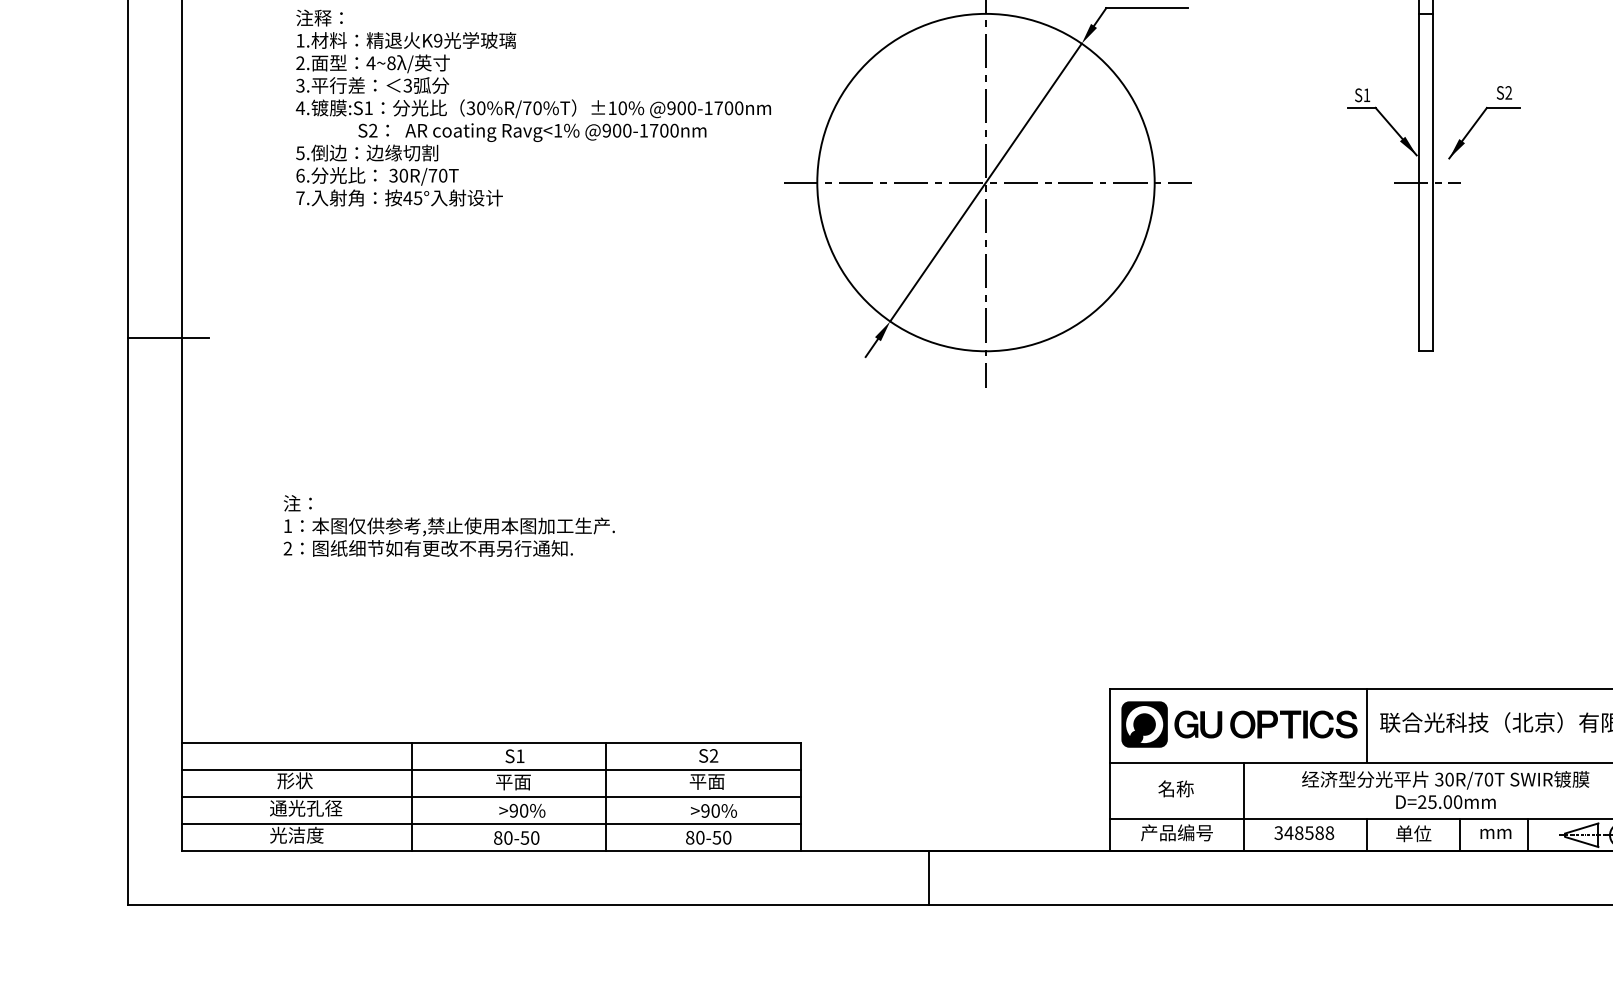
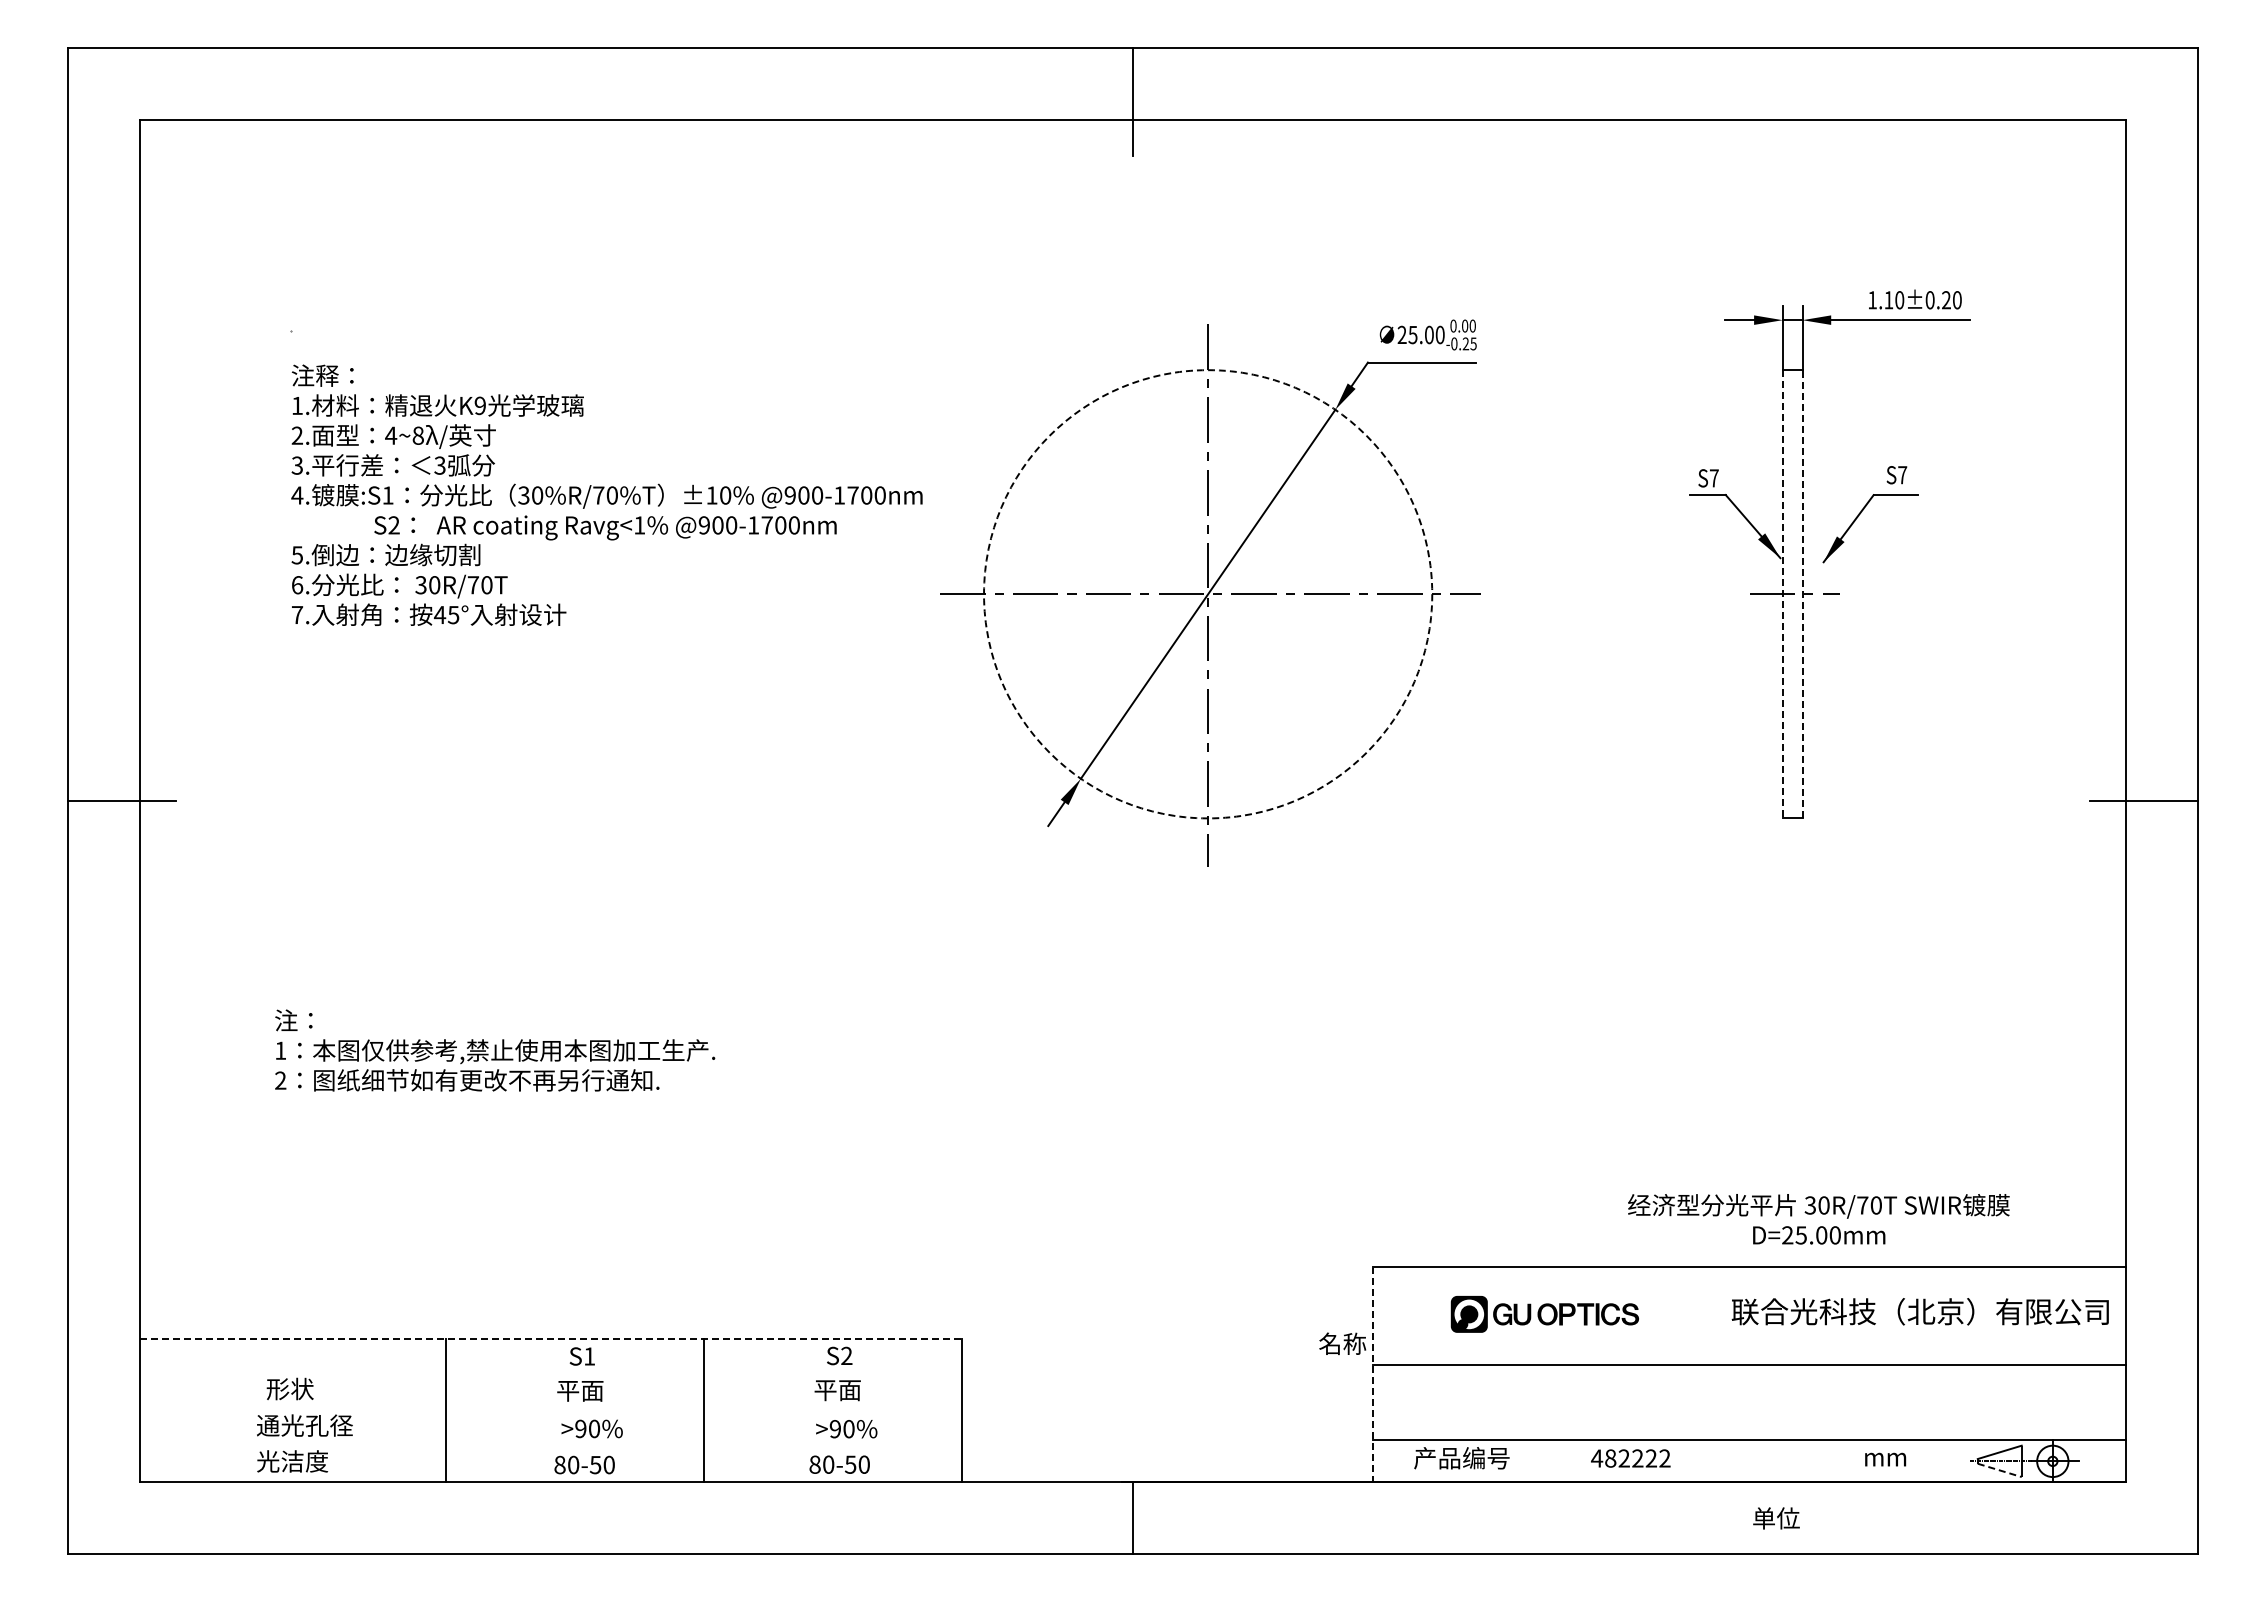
text: (1508, 93) -> (1902, 475), S2 -> S7
text: (1367, 95) -> (1714, 478), S1 -> S7
line: (1433, 181) -> (1802, 593), solid -> dashed
circle: (986, 182) -> (1208, 594), solid -> dashed
line: (1418, 182) -> (1782, 594), solid -> dashed
part: (1239, 724) -> (1544, 1314), size x0.6
line: (1367, 725) -> (1714, 1315), removed
line: (491, 742) -> (551, 1338), solid -> dashed
line: (490, 769) -> (550, 1374), removed
line: (1110, 770) -> (1373, 1375), solid -> dashed
text: (1175, 788) -> (1342, 1343), moved
text: (1445, 790) -> (1818, 1219), moved
line: (490, 796) -> (550, 1410), removed
line: (1243, 806) -> (1550, 1423), removed
line: (490, 824) -> (550, 1446), removed
text: (1303, 833) -> (1630, 1458), 348588 -> 482222
text: (1413, 833) -> (1776, 1518), moved
line: (1367, 835) -> (1714, 1461), removed
line: (1459, 835) -> (1837, 1461), removed
line: (1527, 835) -> (1927, 1461), removed
line: (1581, 842) -> (1999, 1470), solid -> dashed

